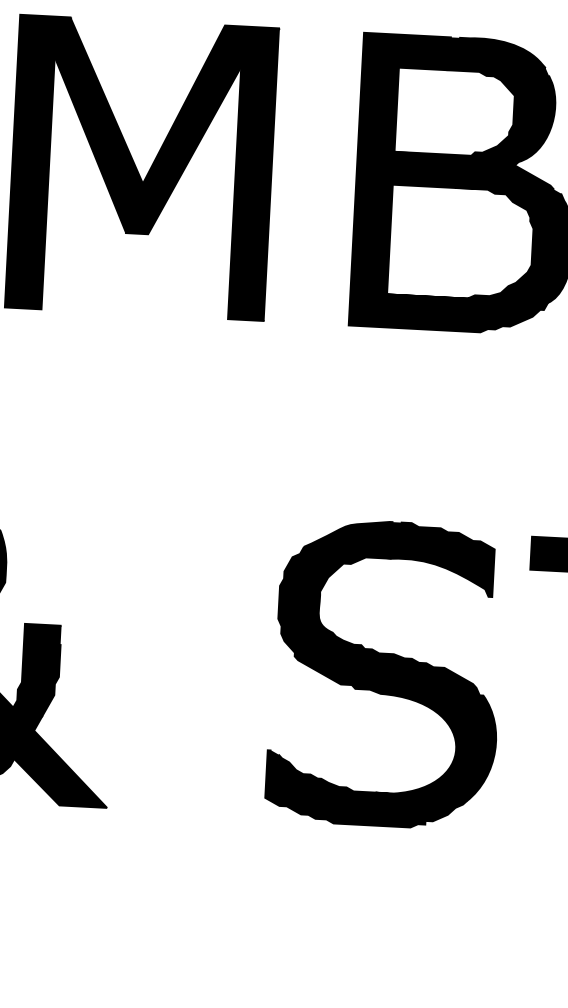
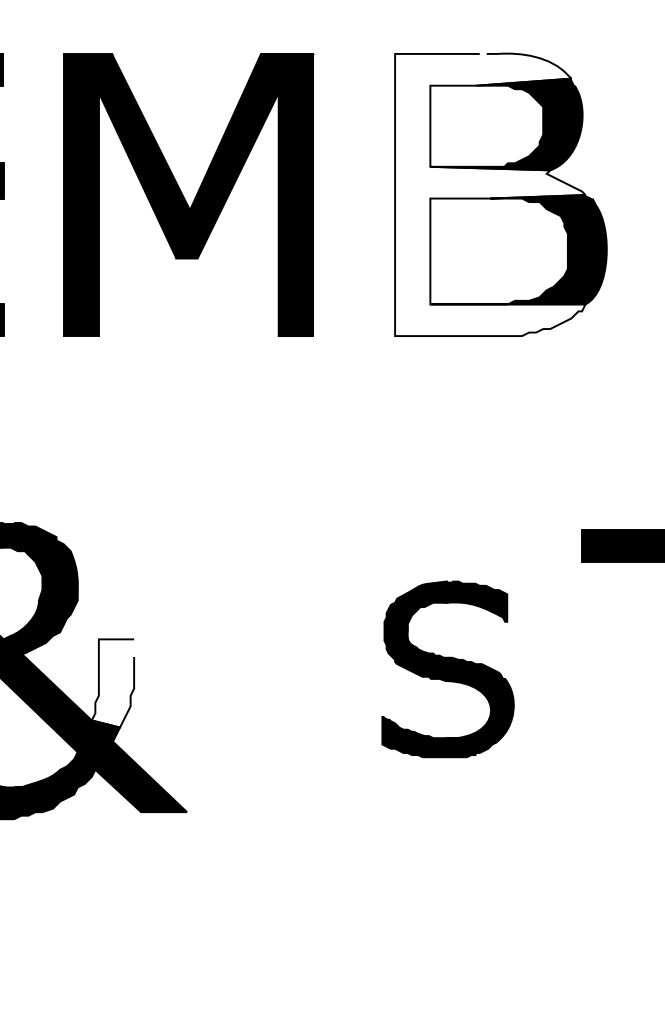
fill: (455, 183) -> (490, 194), removed
fill: (36, 670) -> (112, 683), removed
part: (384, 674) -> (447, 669), size x0.6

